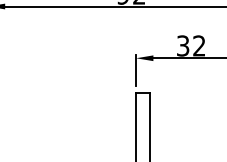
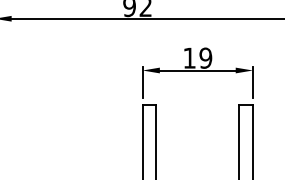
text: (191, 45) -> (197, 57), 32 -> 19

